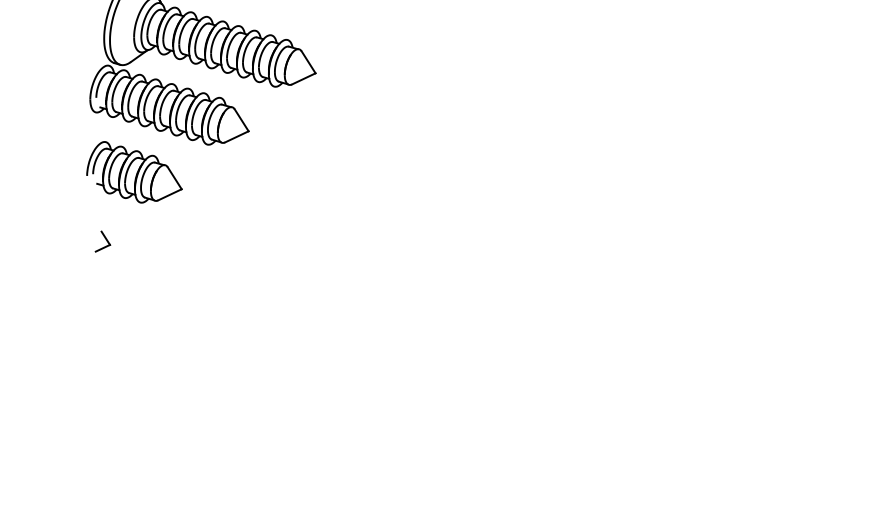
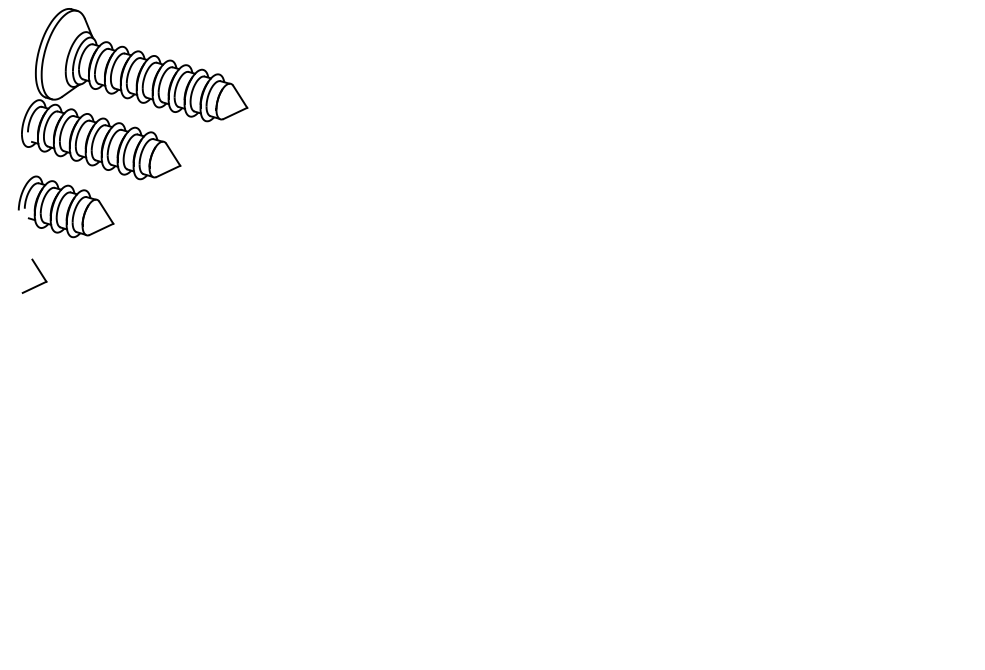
part: (102, 240) -> (34, 275), size x1.67

